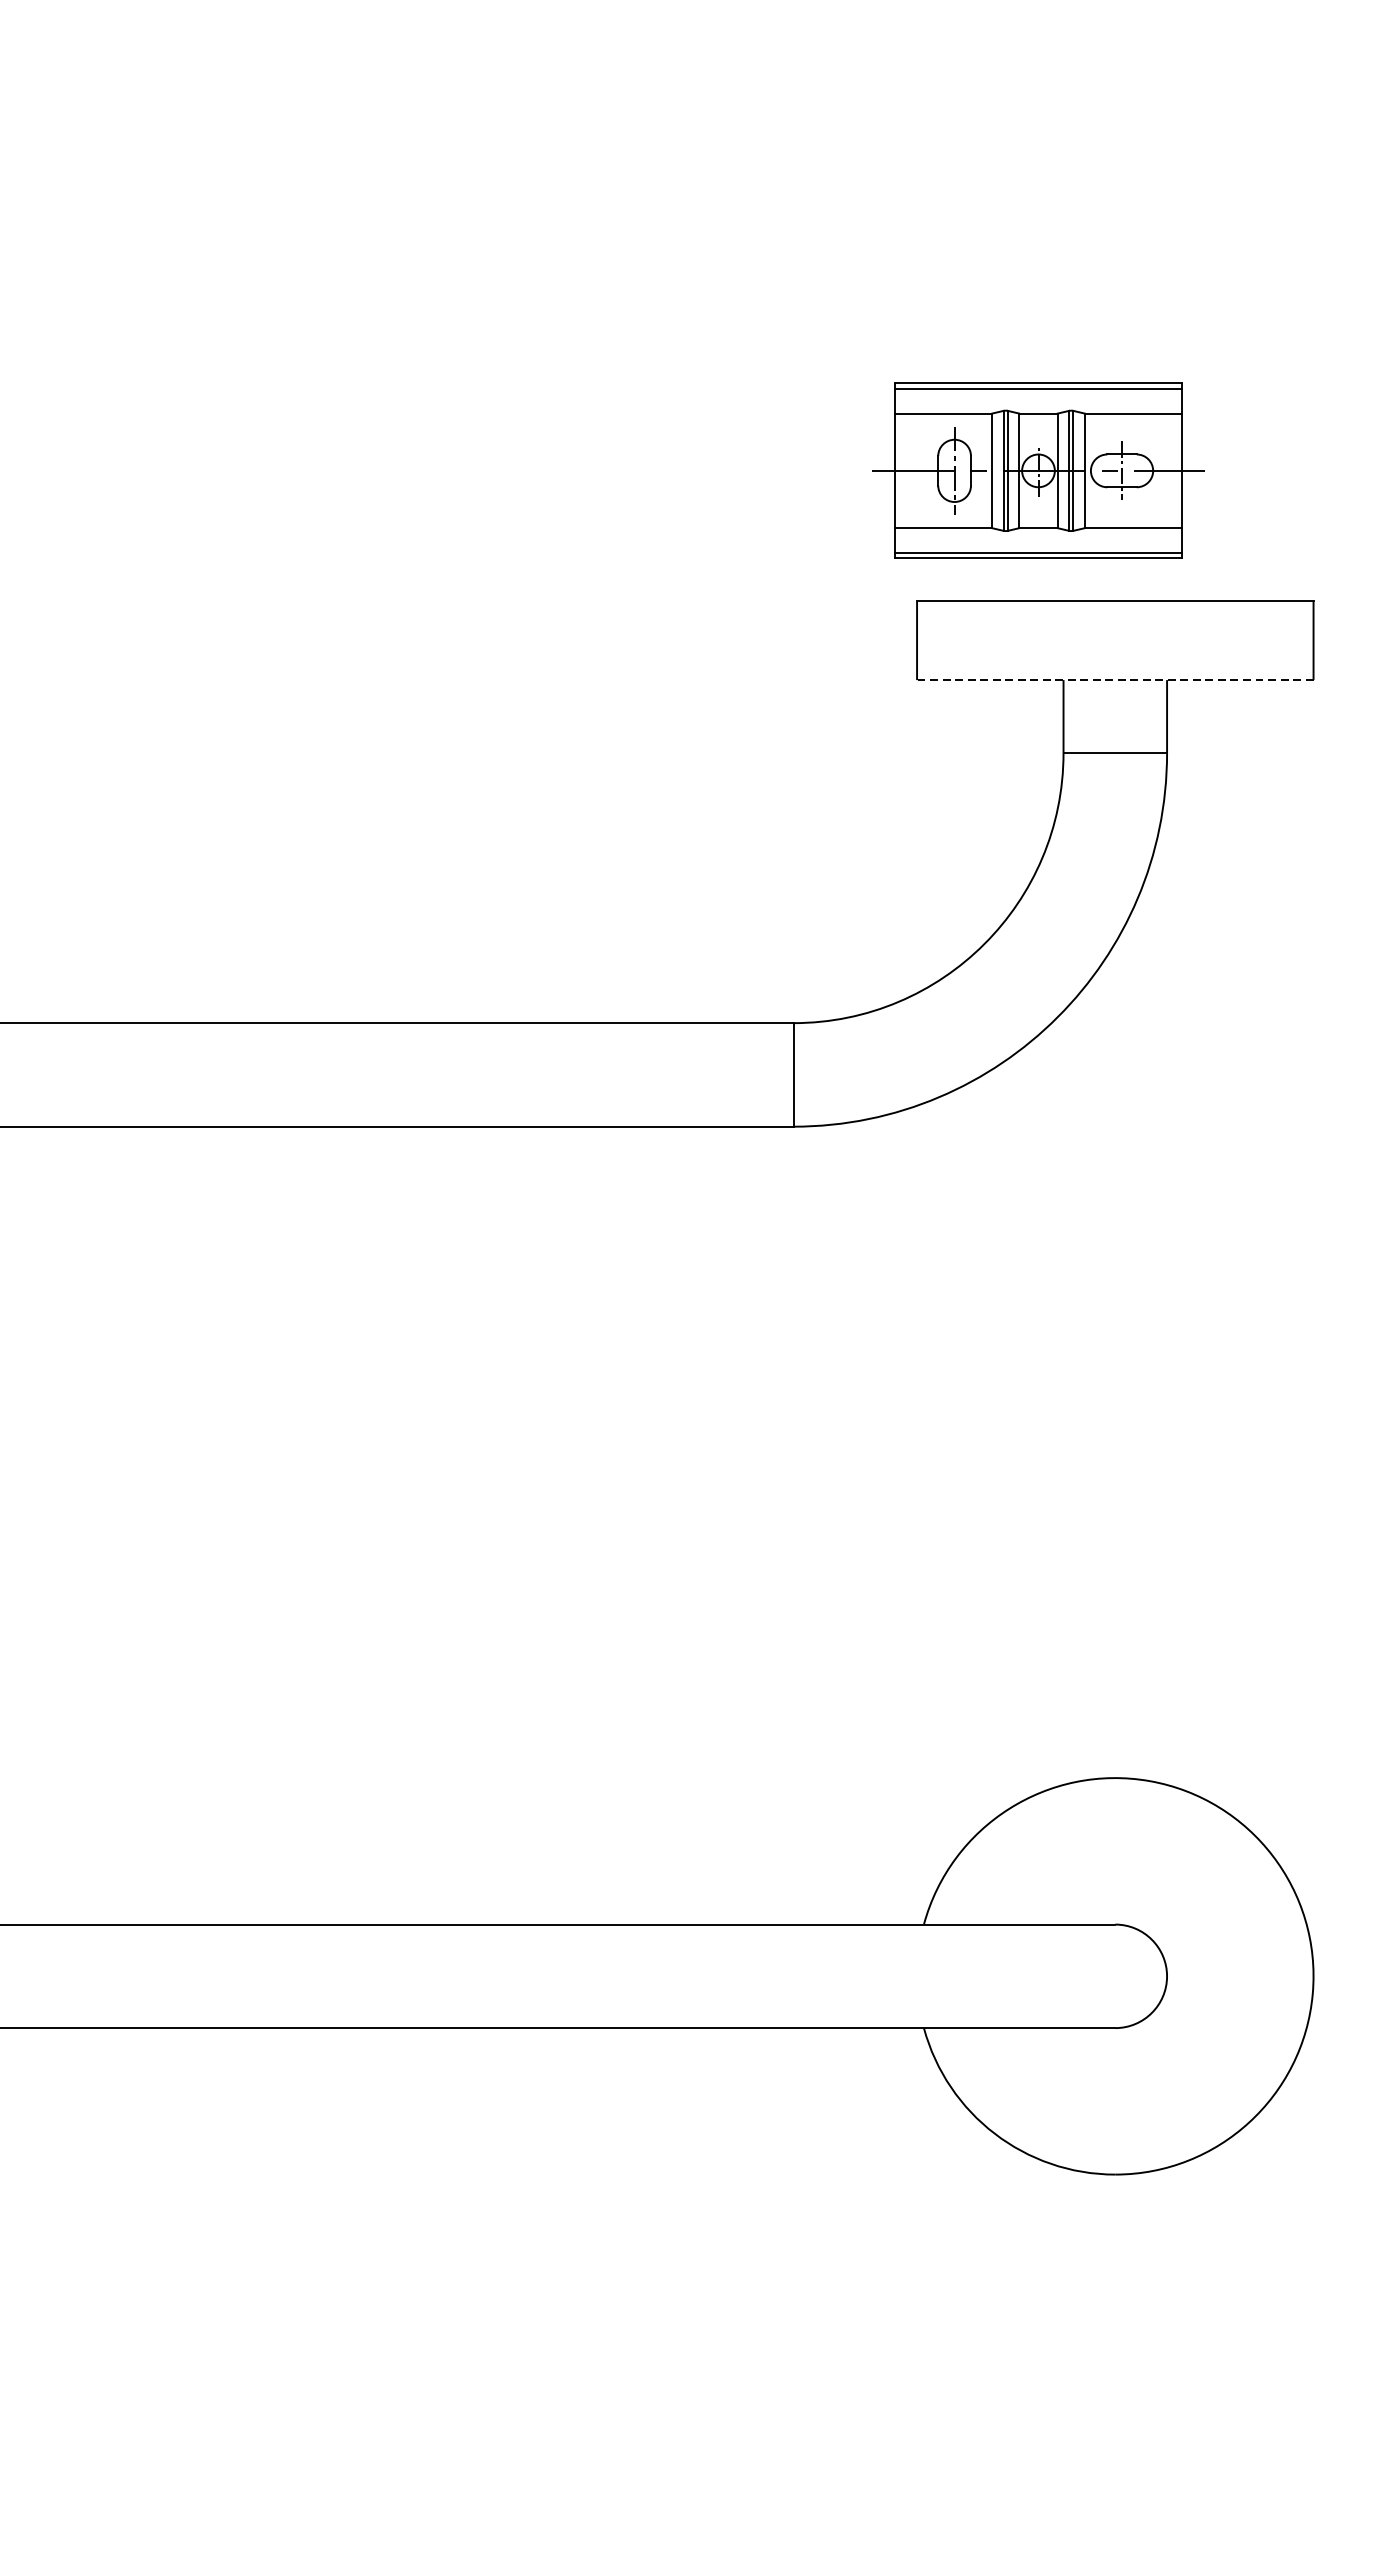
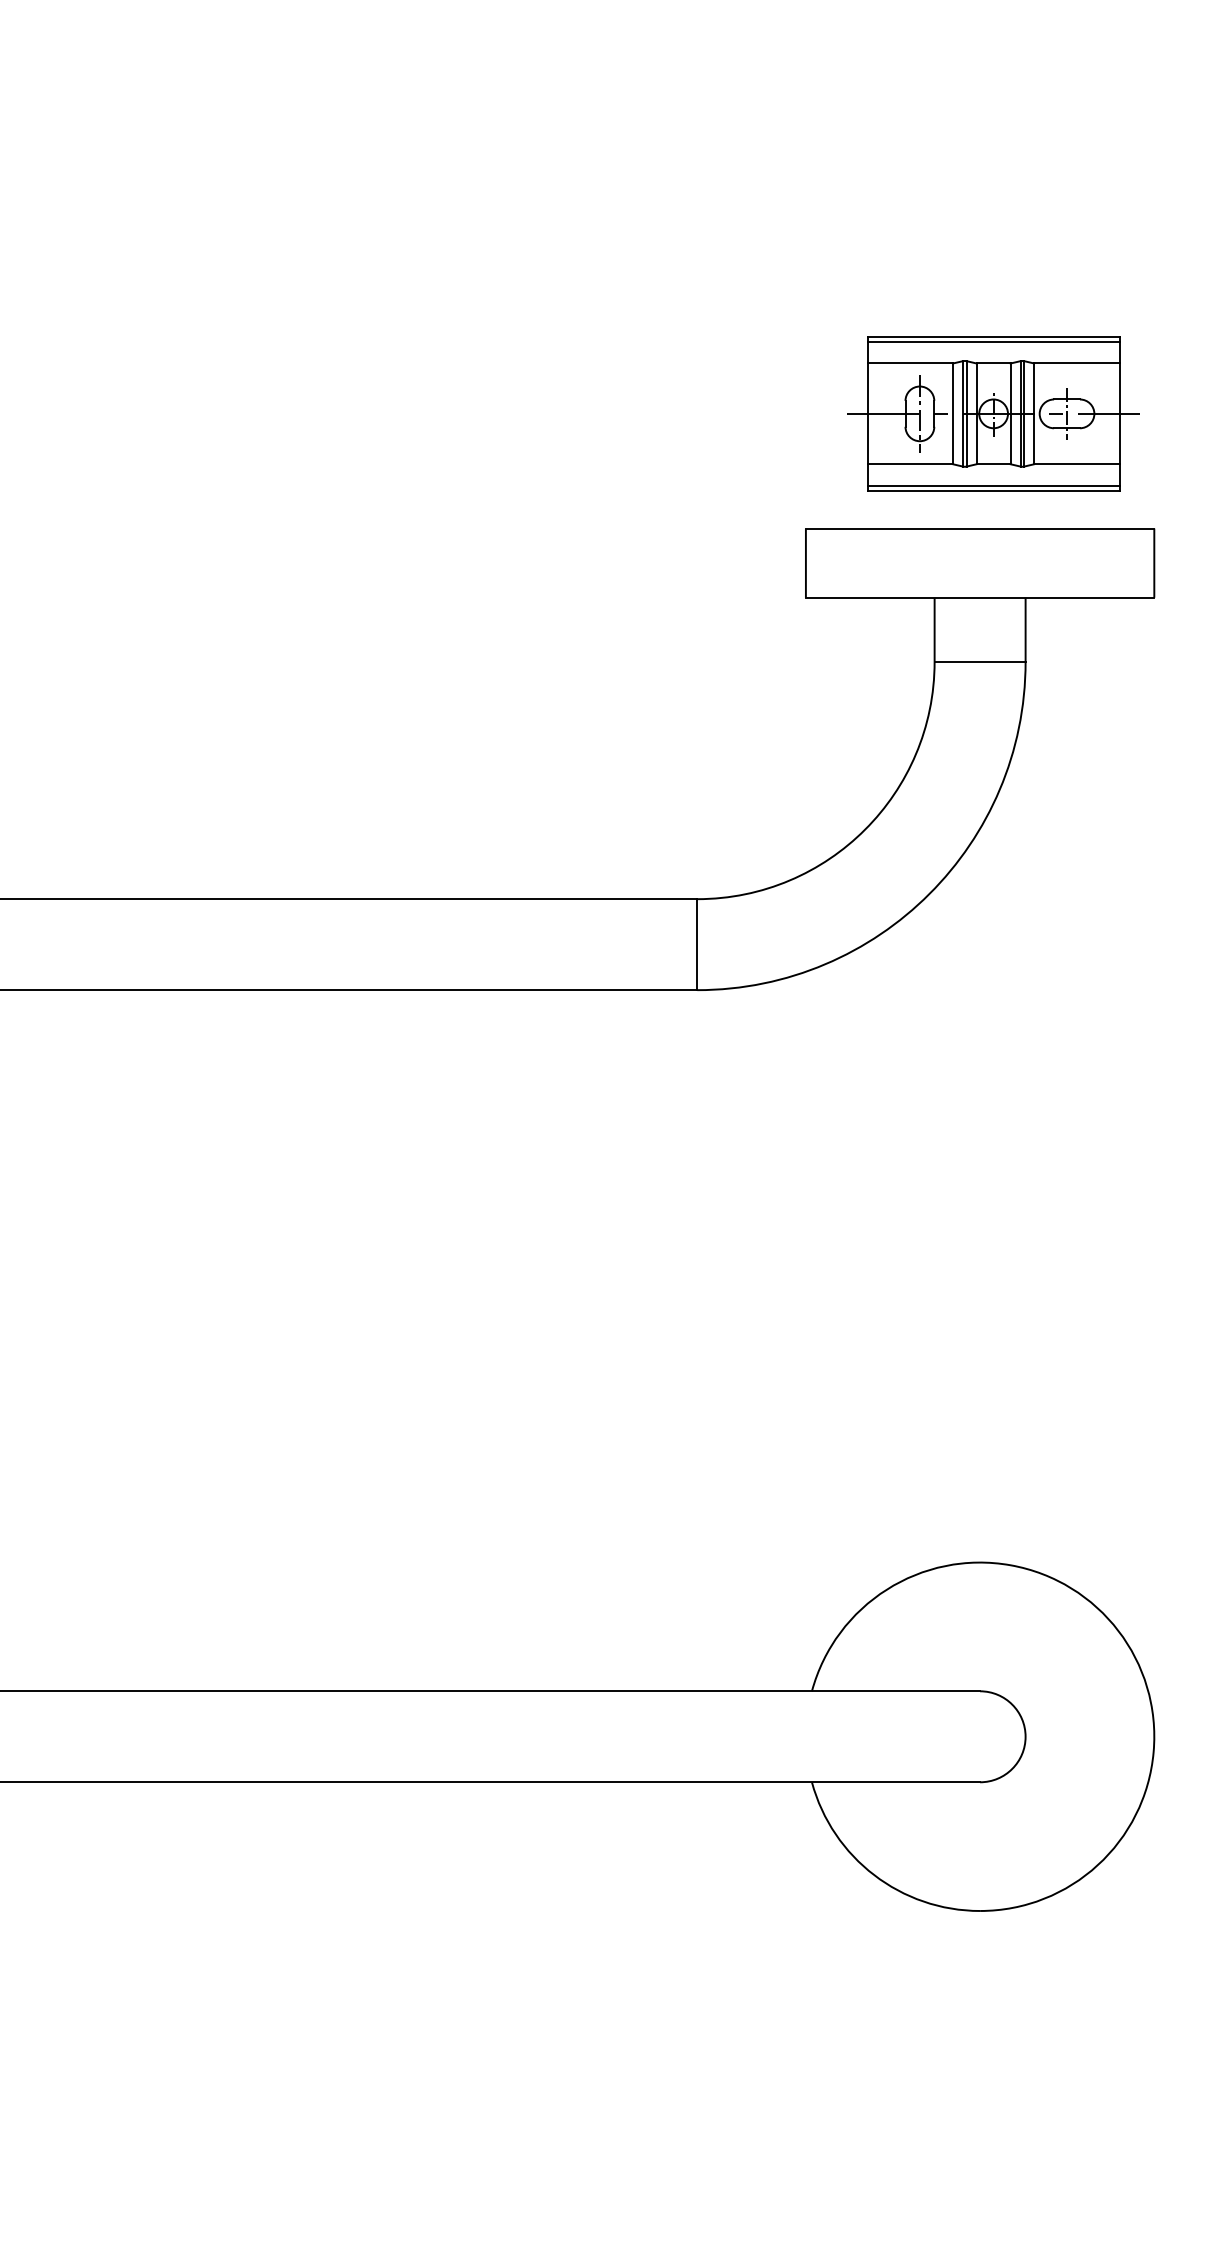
part: (1038, 470) -> (993, 413), moved
line: (1114, 679) -> (979, 597), dashed -> solid

